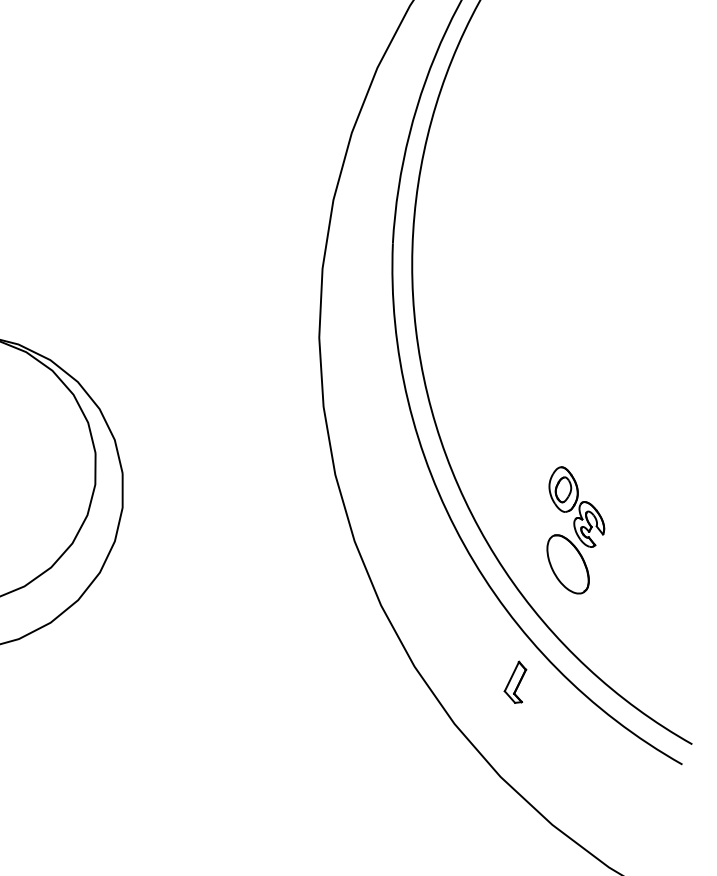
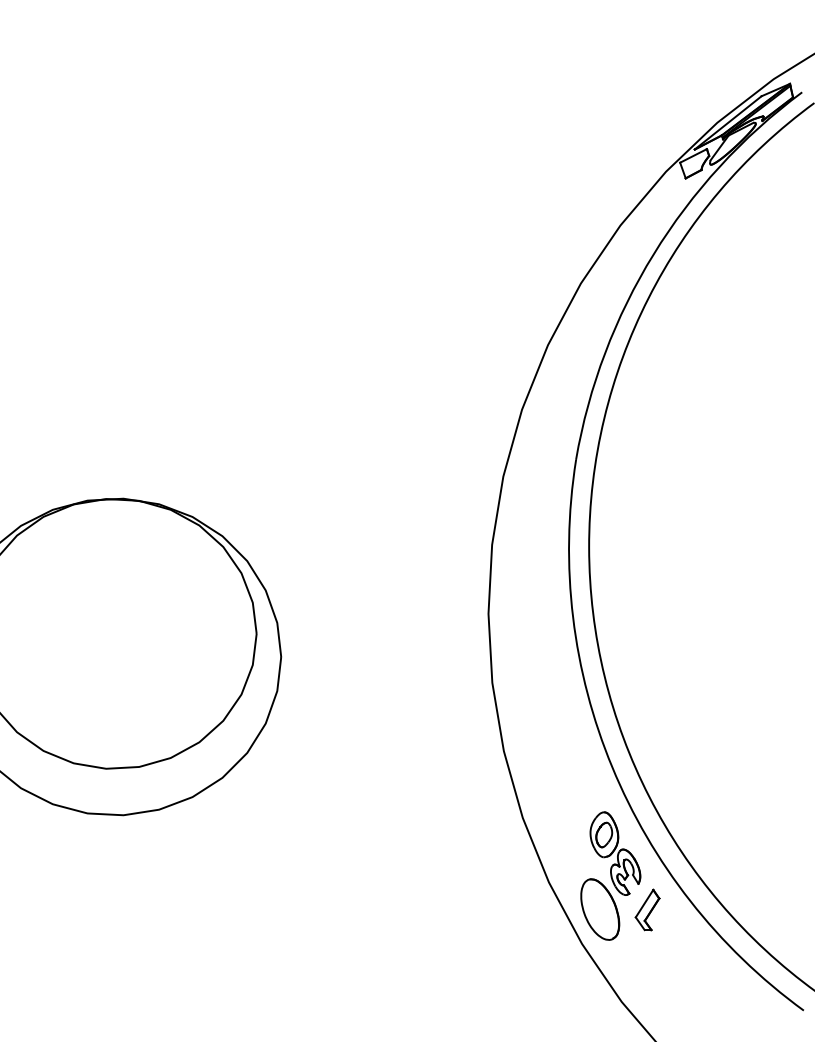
part: (574, 529) -> (610, 875), moved

